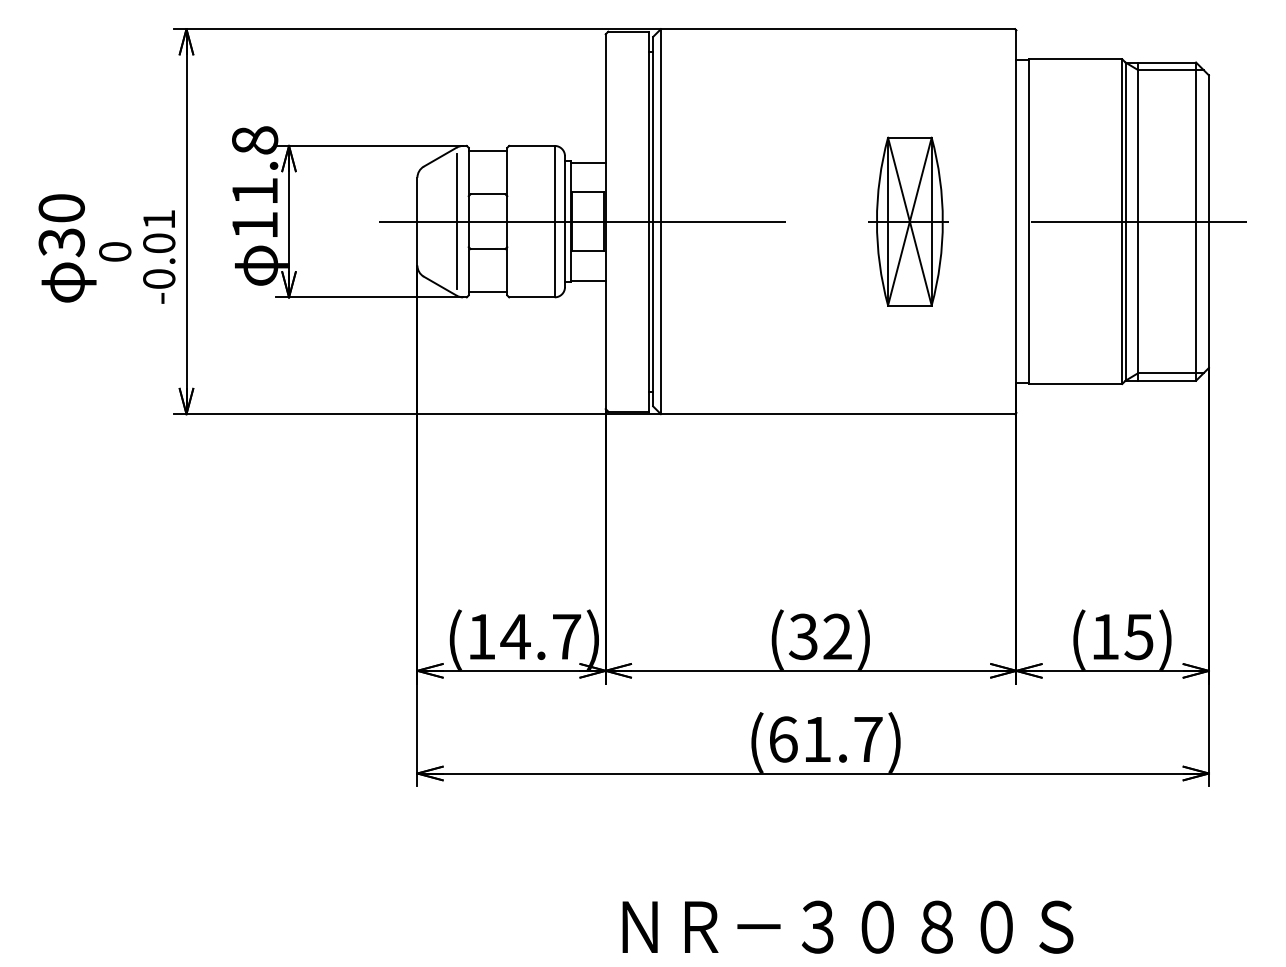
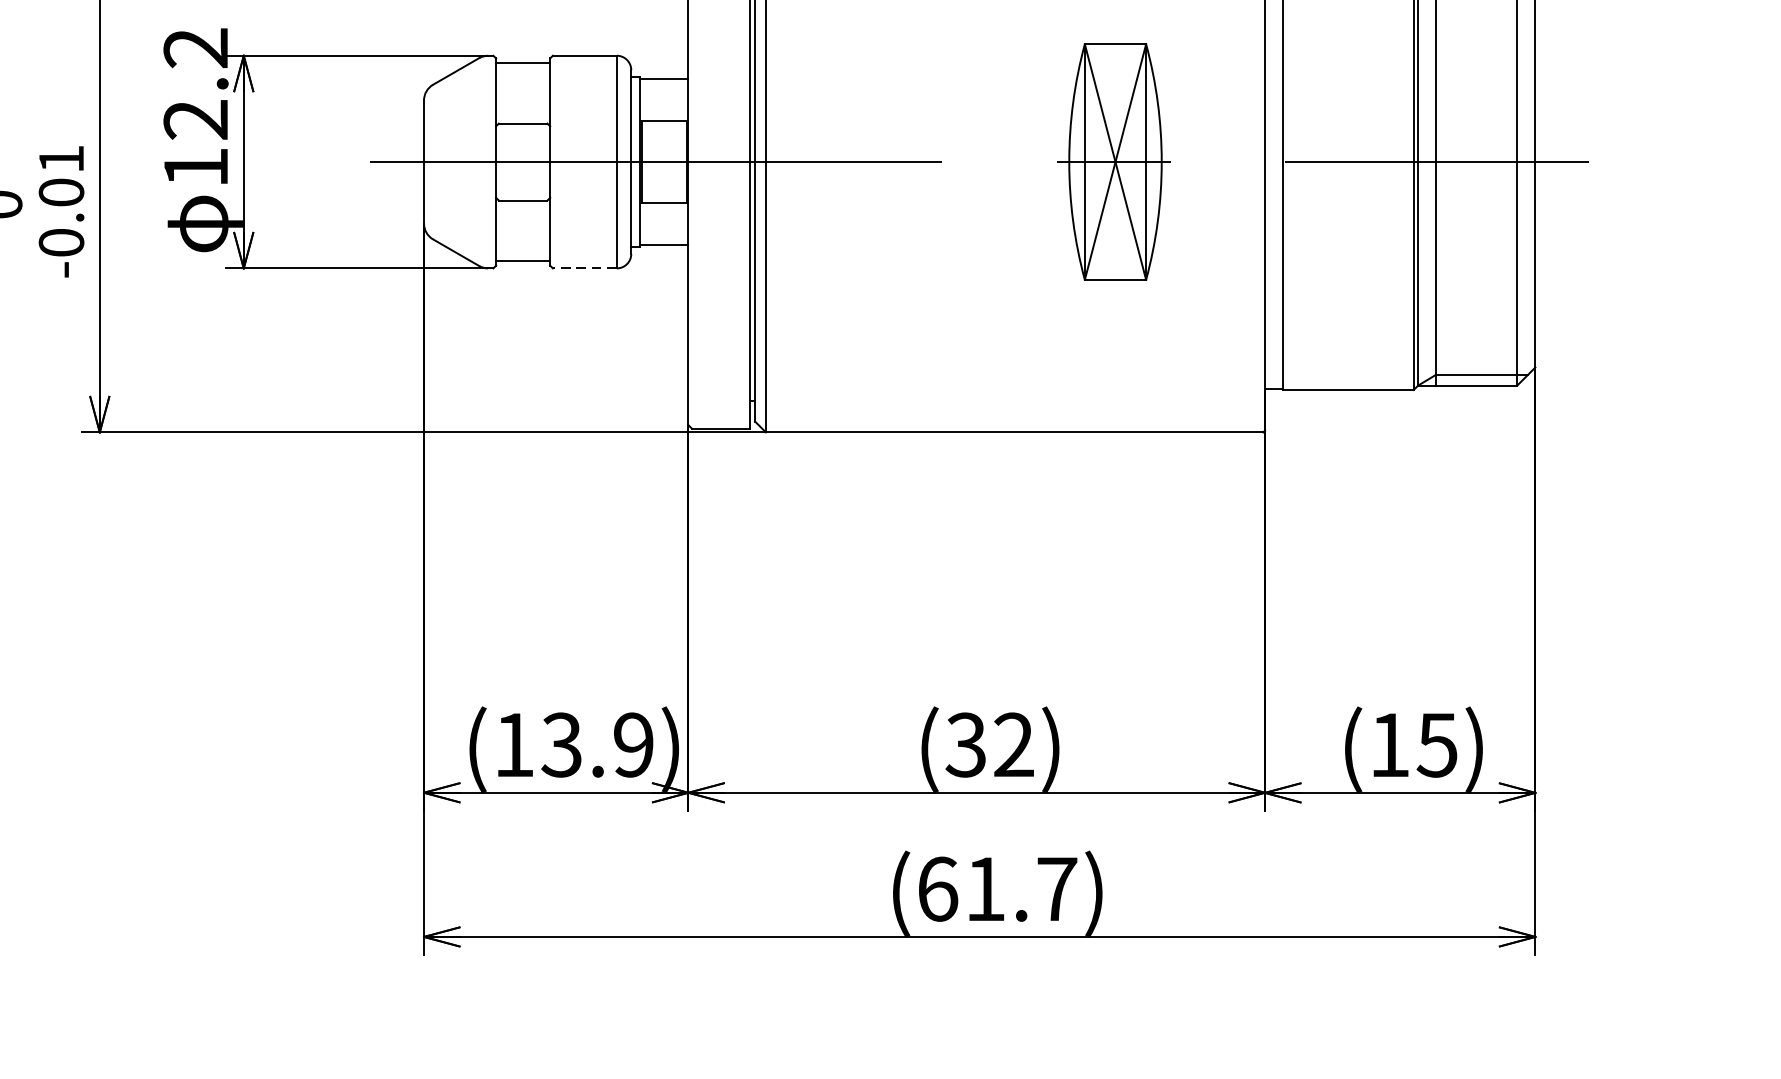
text: (254, 165) -> (195, 83), 11.8 -> 12.2
line: (456, 221) -> (478, 161), removed
line: (531, 297) -> (584, 268), solid -> dashed
text: (540, 636) -> (596, 744), (14.7) -> (13.9)

